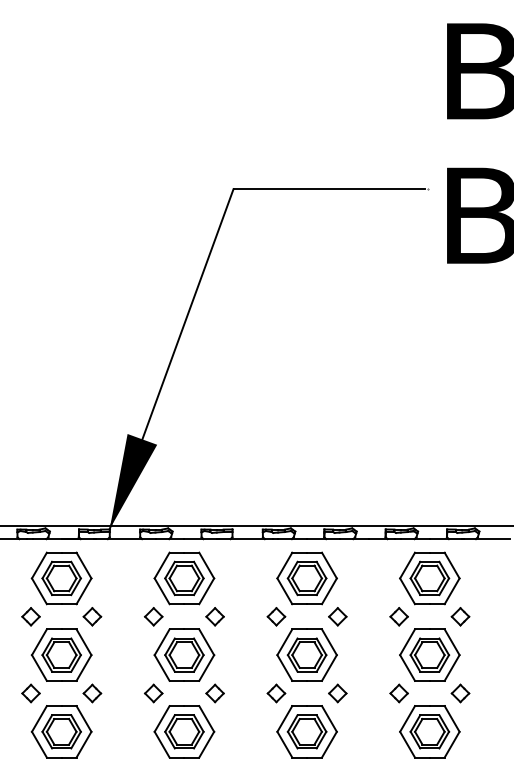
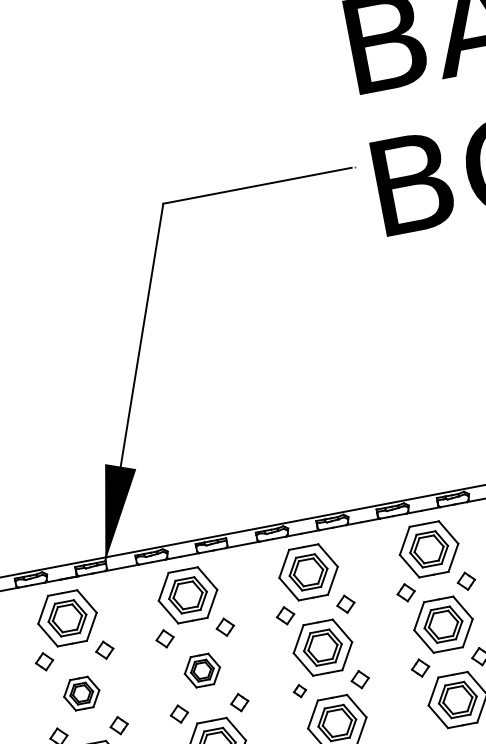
part: (61, 654) -> (81, 693), size x0.6
part: (184, 654) -> (202, 670), size x0.6
part: (276, 693) -> (300, 691), size x0.7

